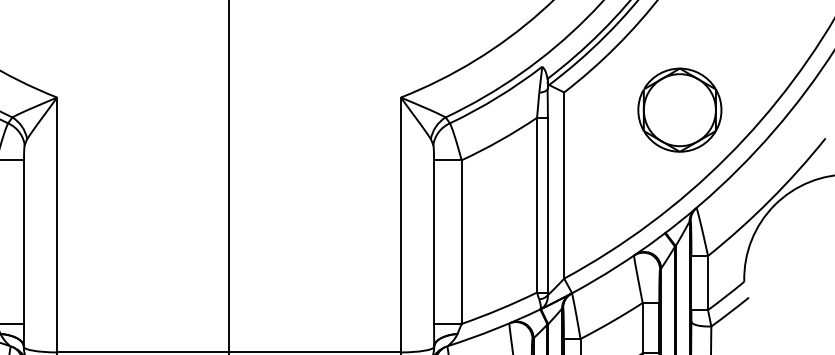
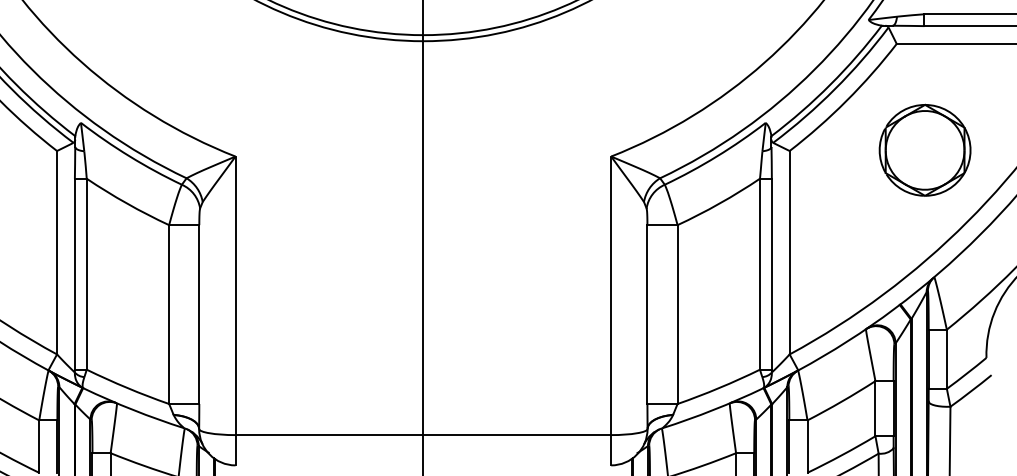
part: (679, 109) -> (924, 149), moved

